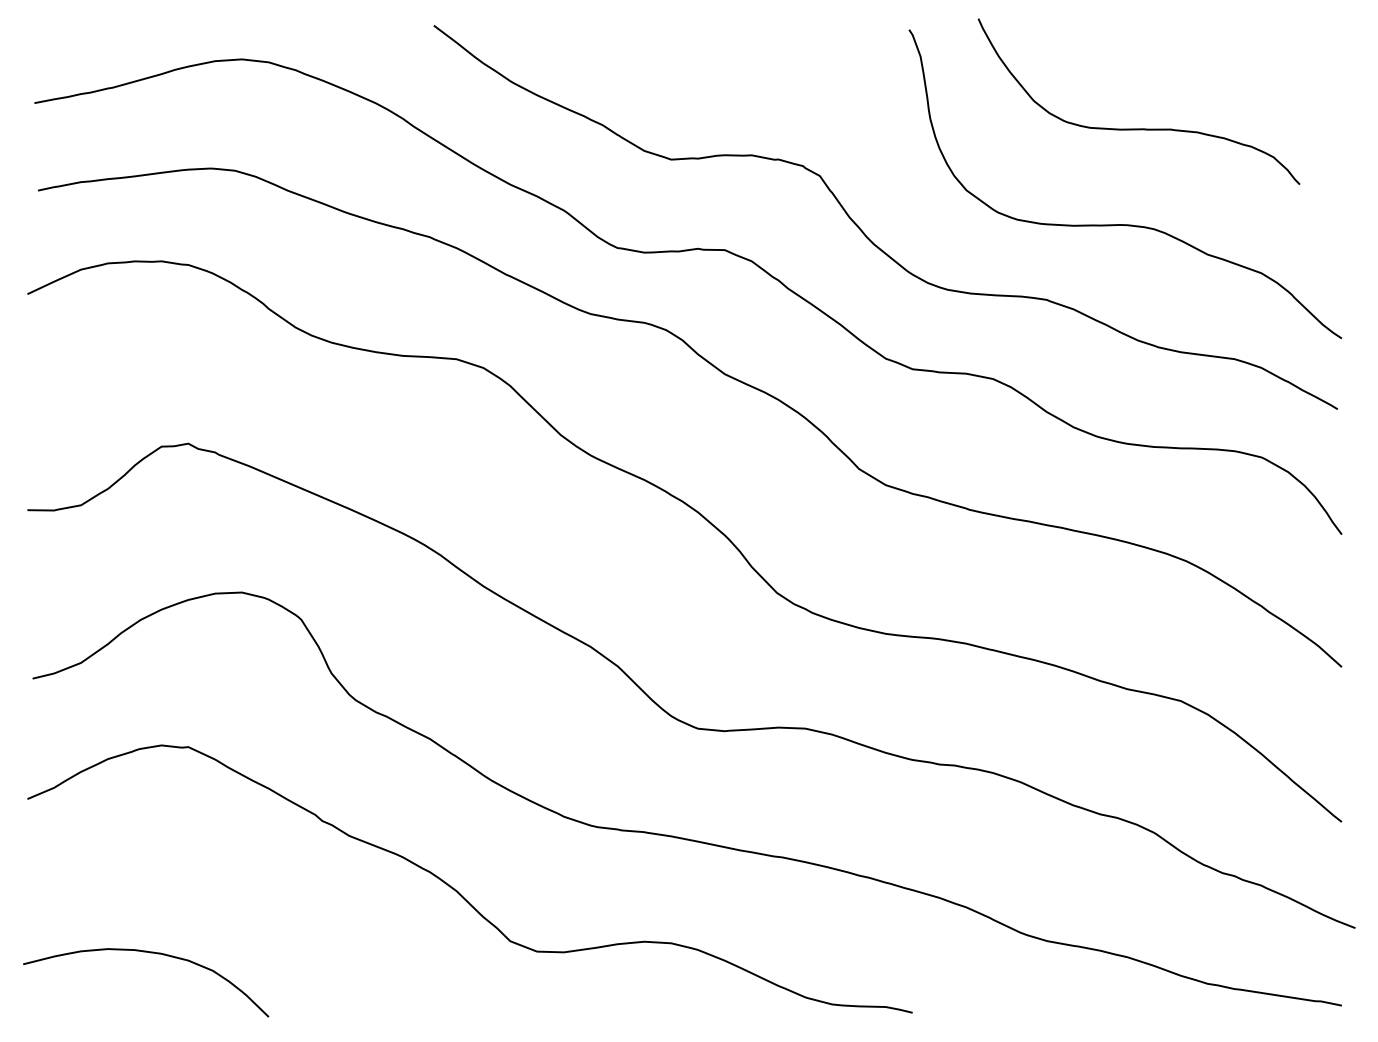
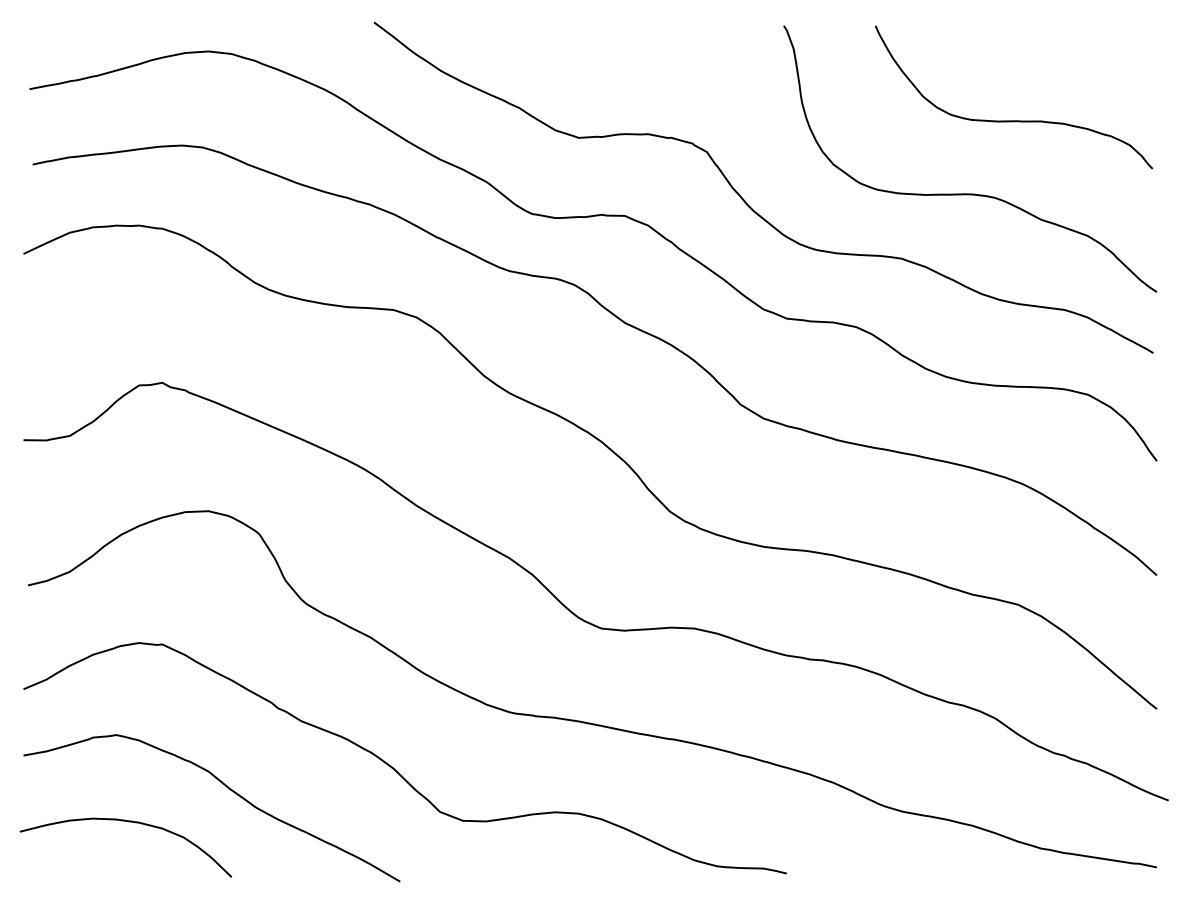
curve: (1138, 128) -> (1013, 120), moved
curve: (263, 913) -> (227, 787), added

